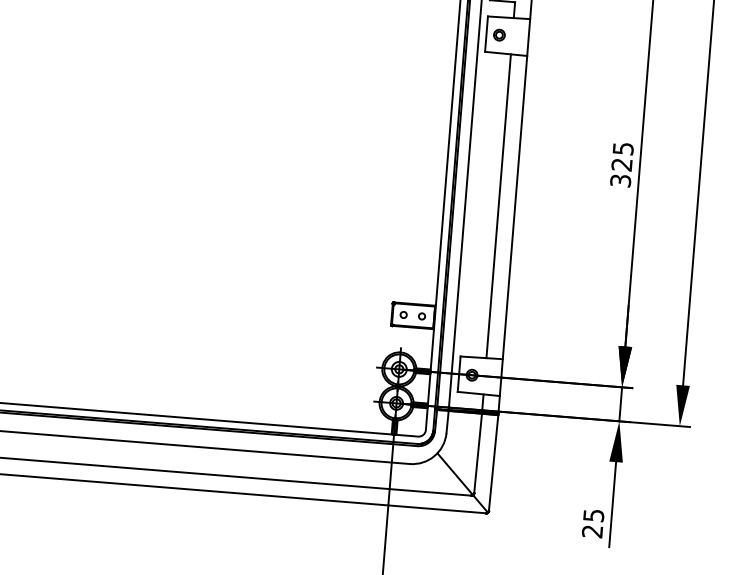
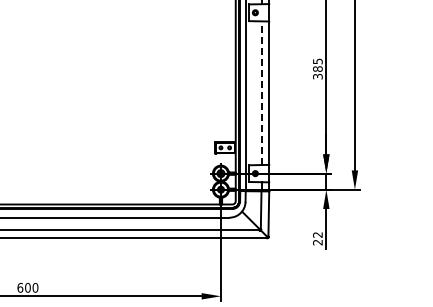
text: (621, 163) -> (317, 68), 325 -> 385
line: (498, 206) -> (261, 93), solid -> dashed
text: (593, 514) -> (317, 234), 25 -> 22

